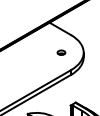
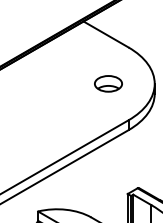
part: (61, 52) -> (108, 83), size x1.67

